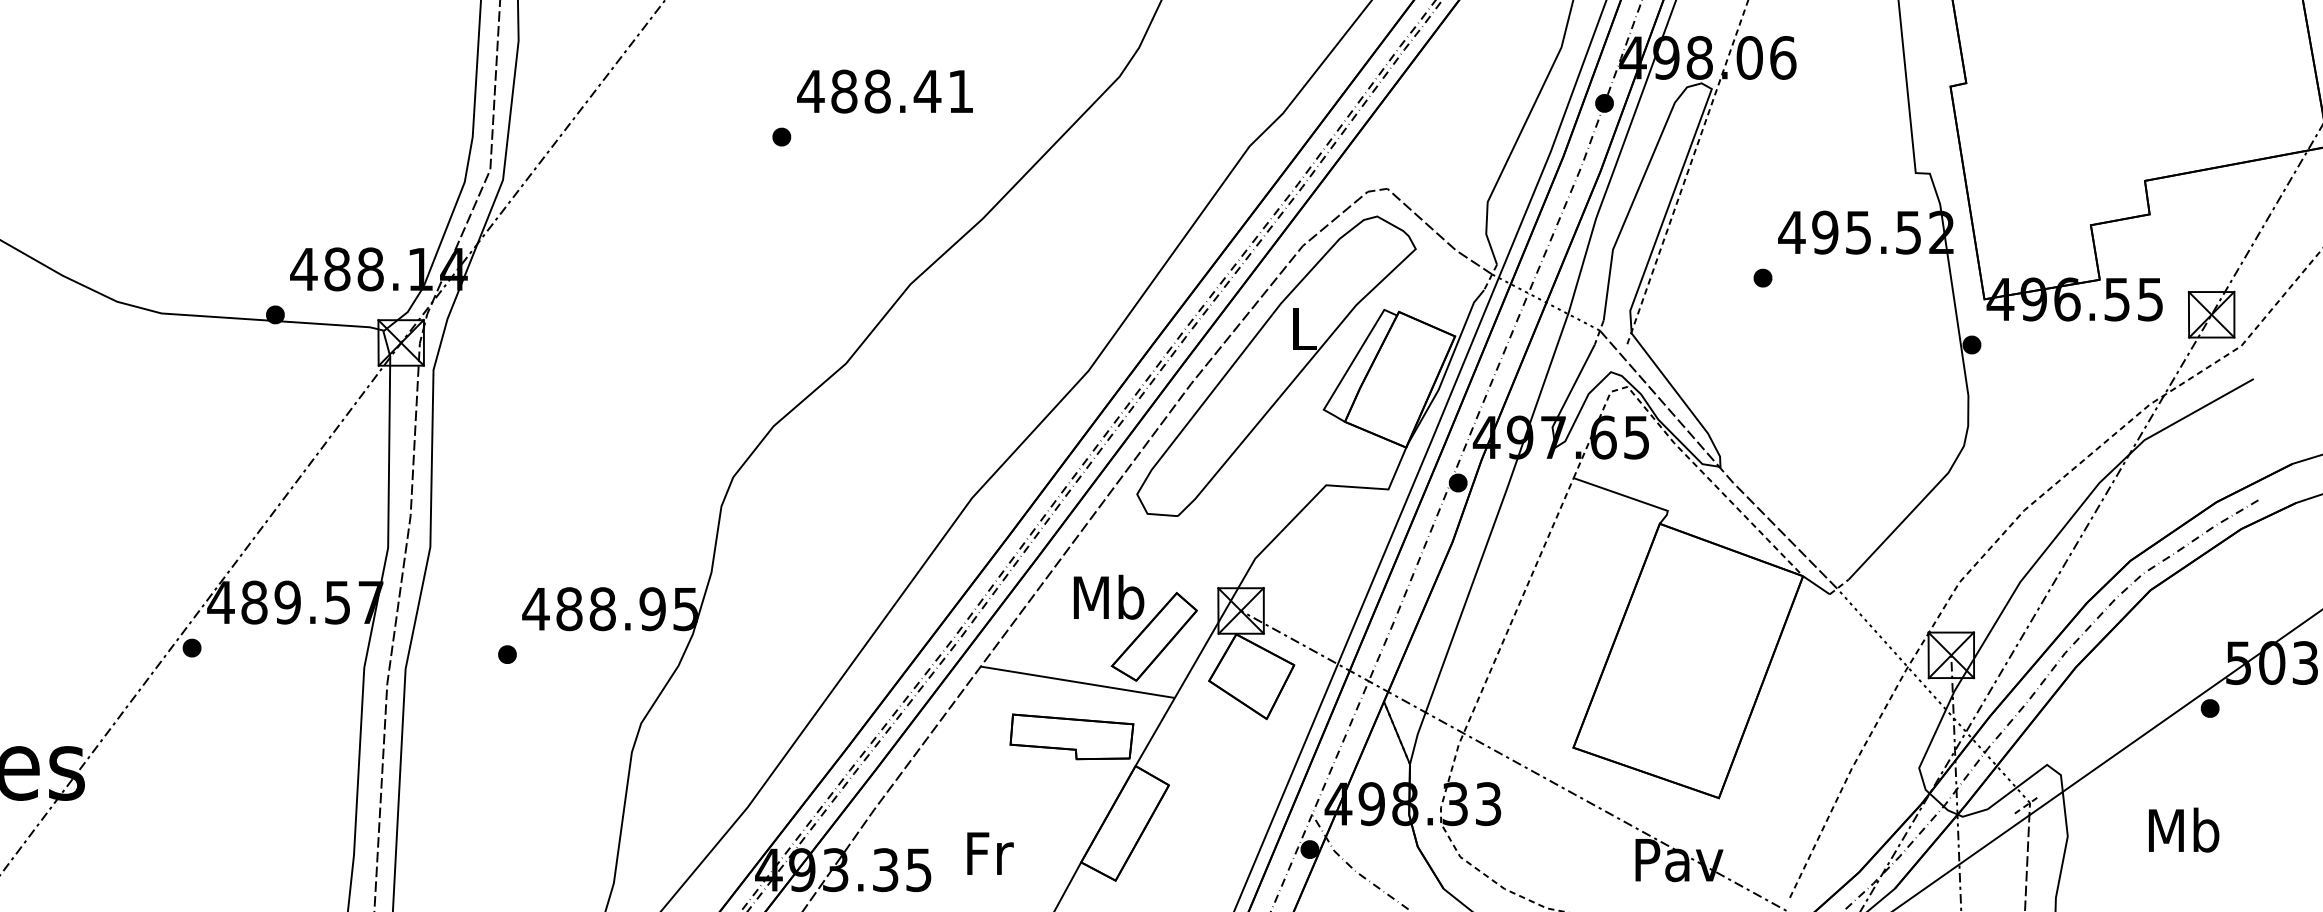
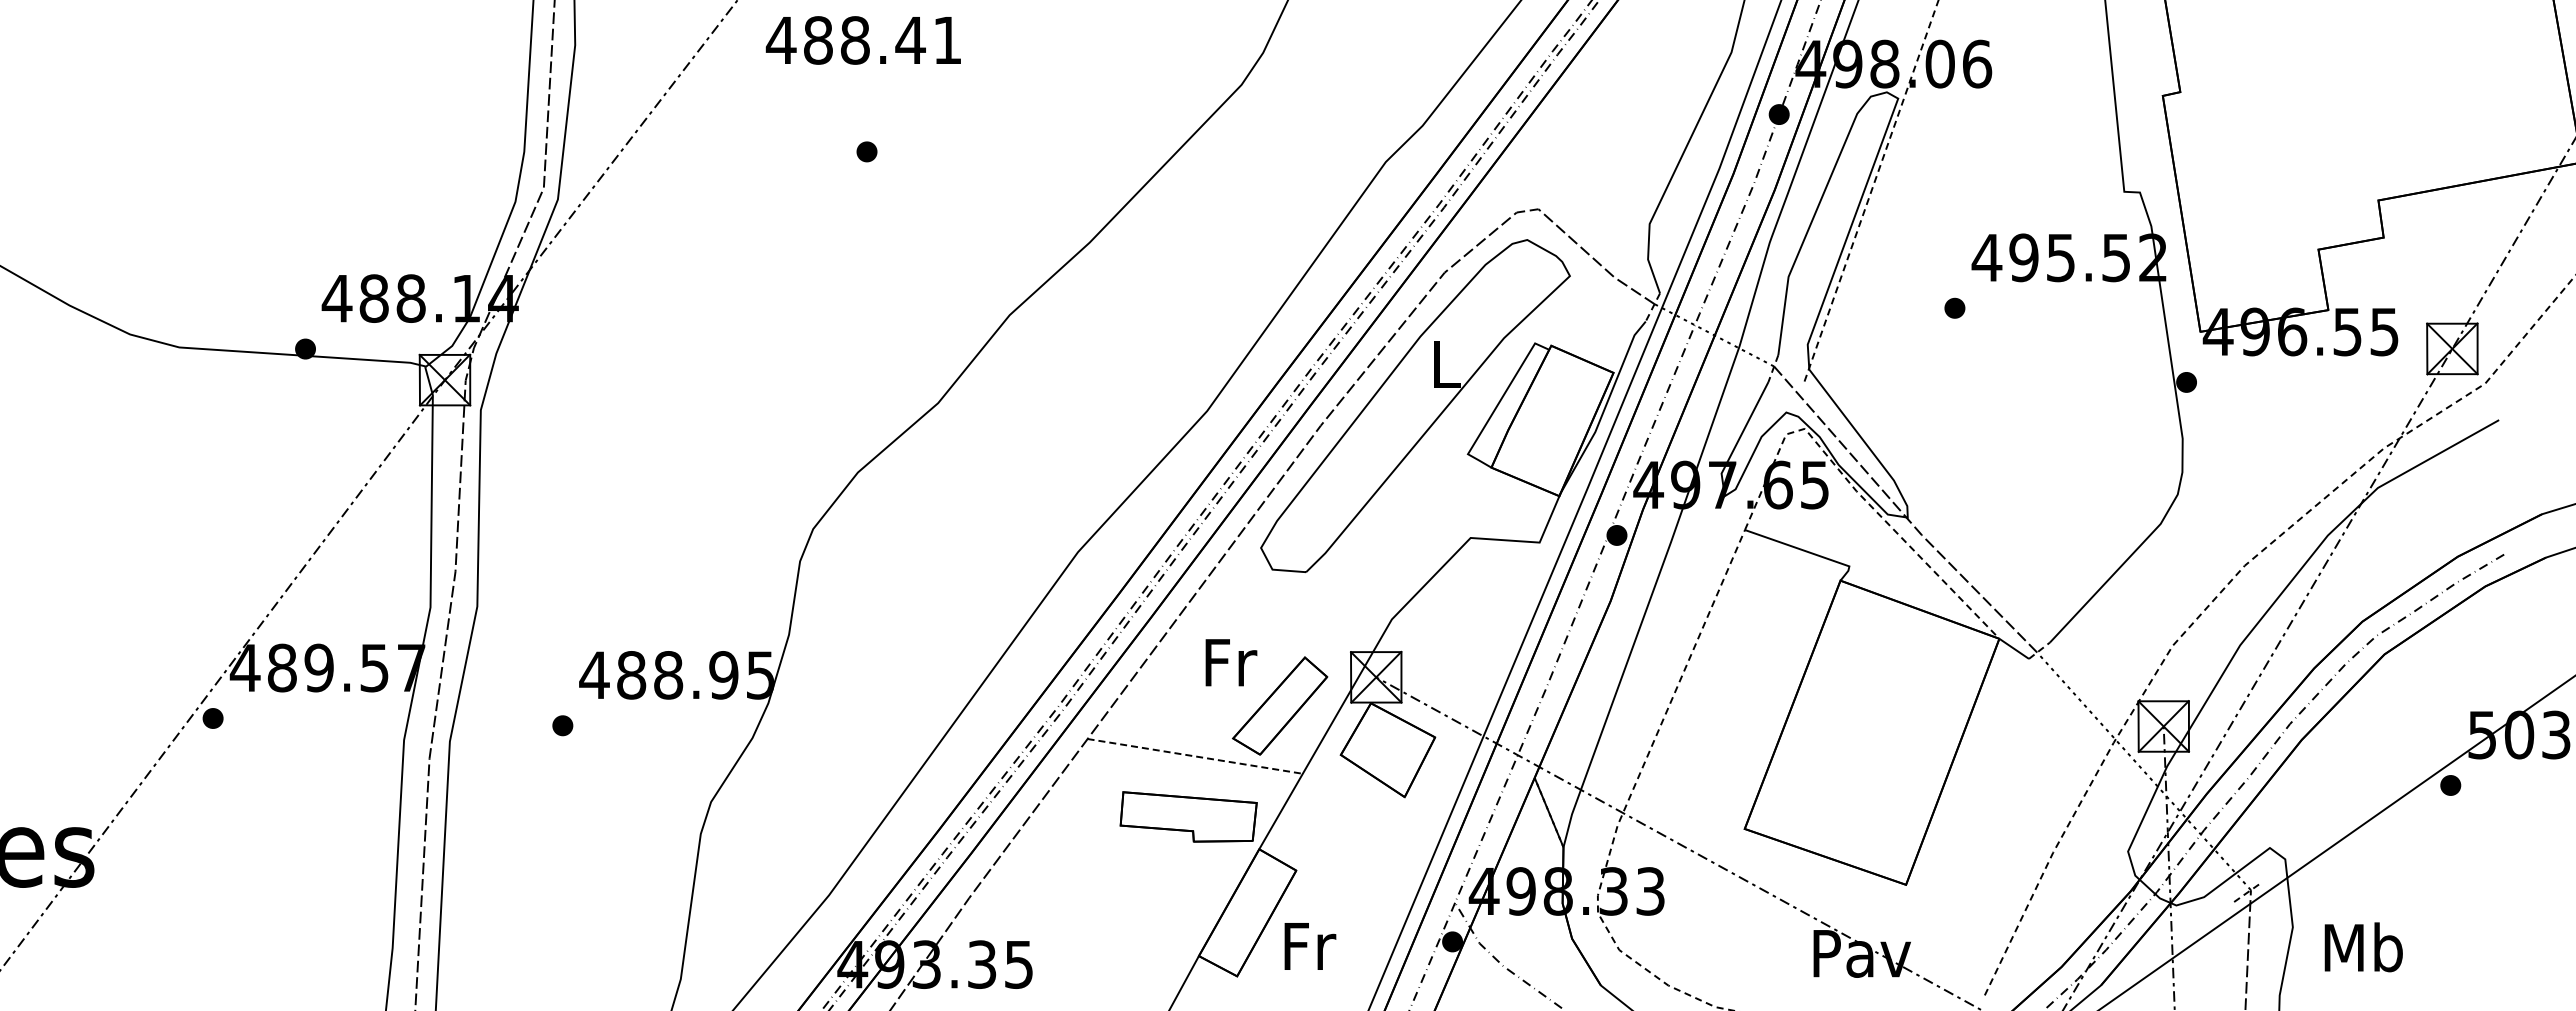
text: (884, 91) -> (862, 40), moved
text: (1108, 597) -> (1229, 662), Mb -> Fr
line: (1078, 682) -> (1195, 756), solid -> dashed
text: (2183, 830) -> (2363, 947), moved
text: (990, 853) -> (1310, 946), moved

